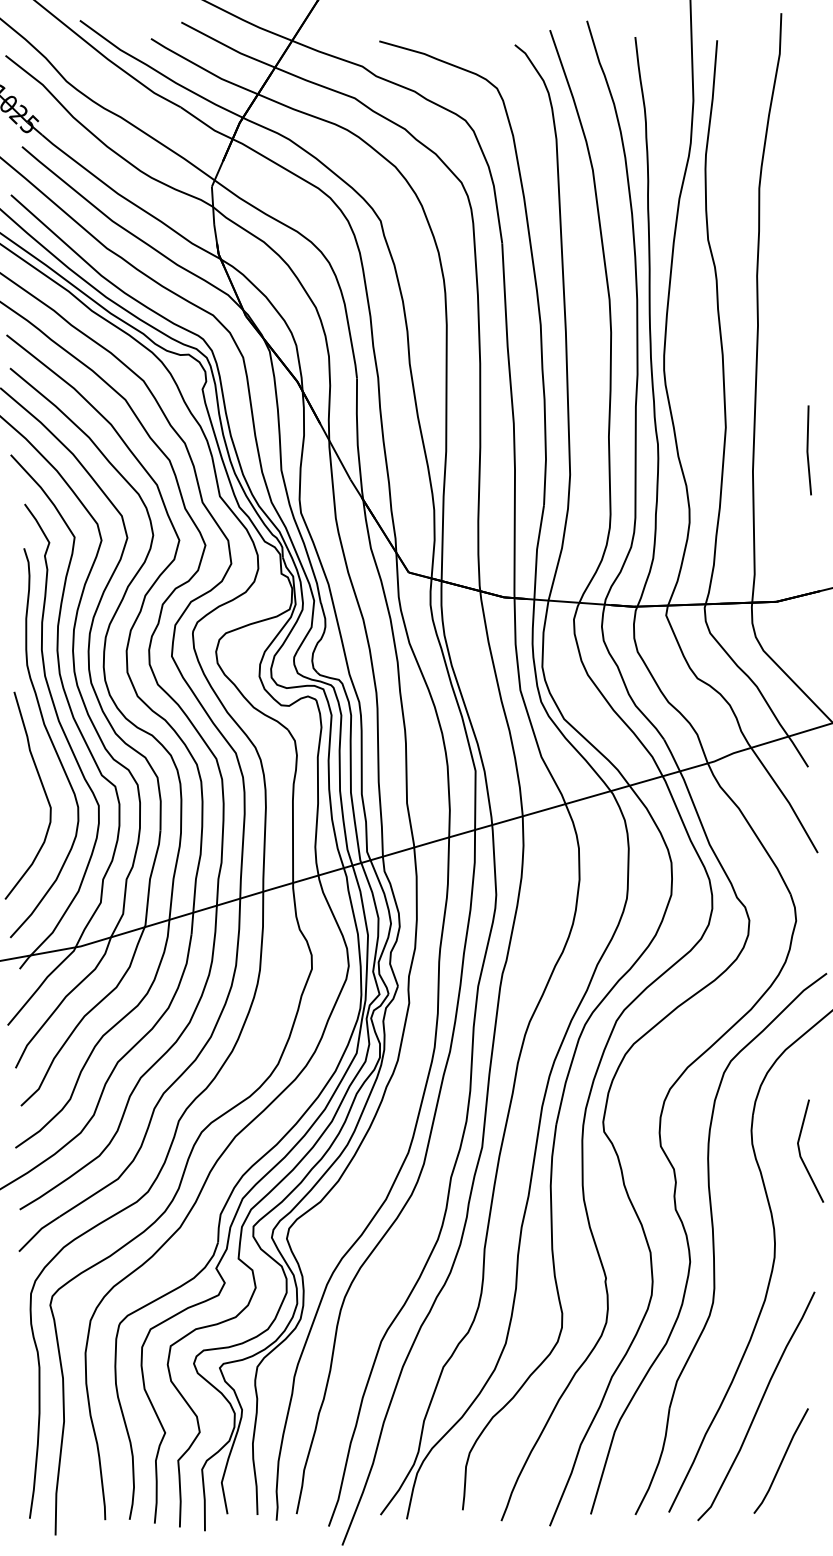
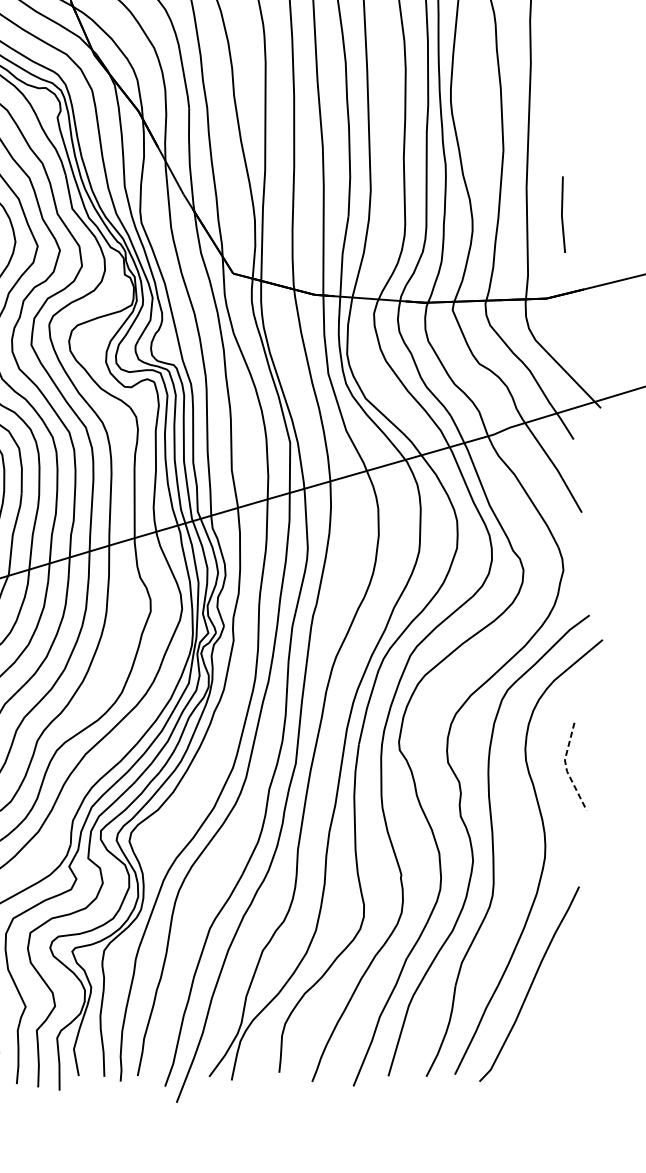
line: (808, 450) -> (562, 214), moved
line: (799, 1152) -> (566, 767), solid -> dashed
line: (781, 1460) -> (550, 1030), removed

